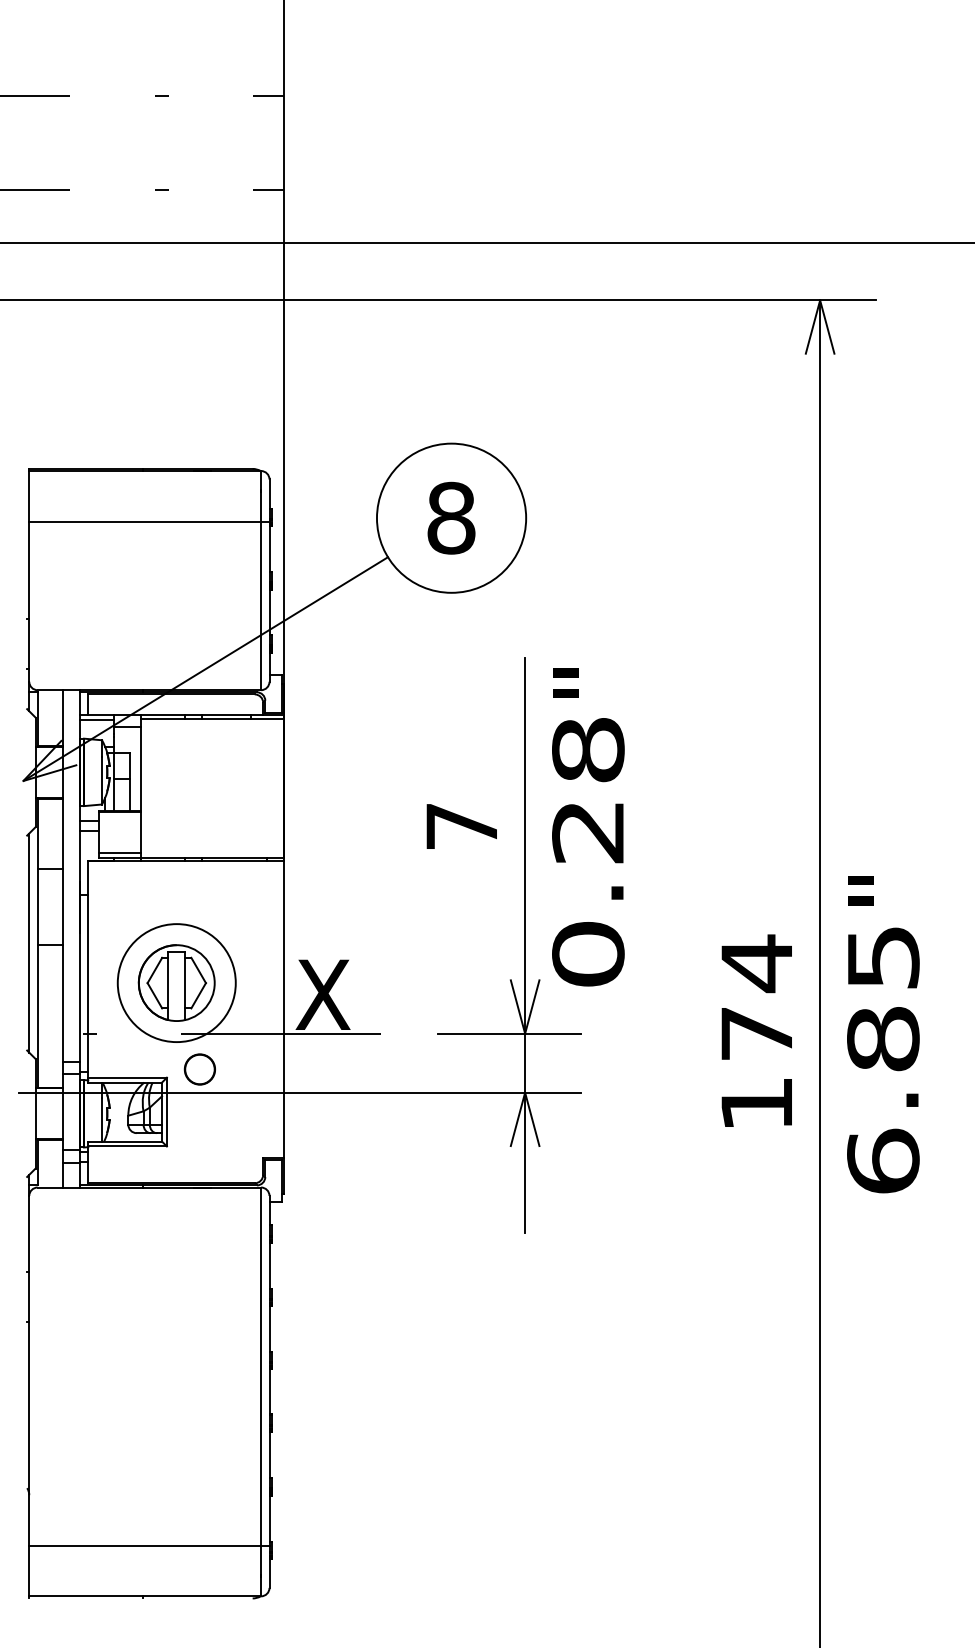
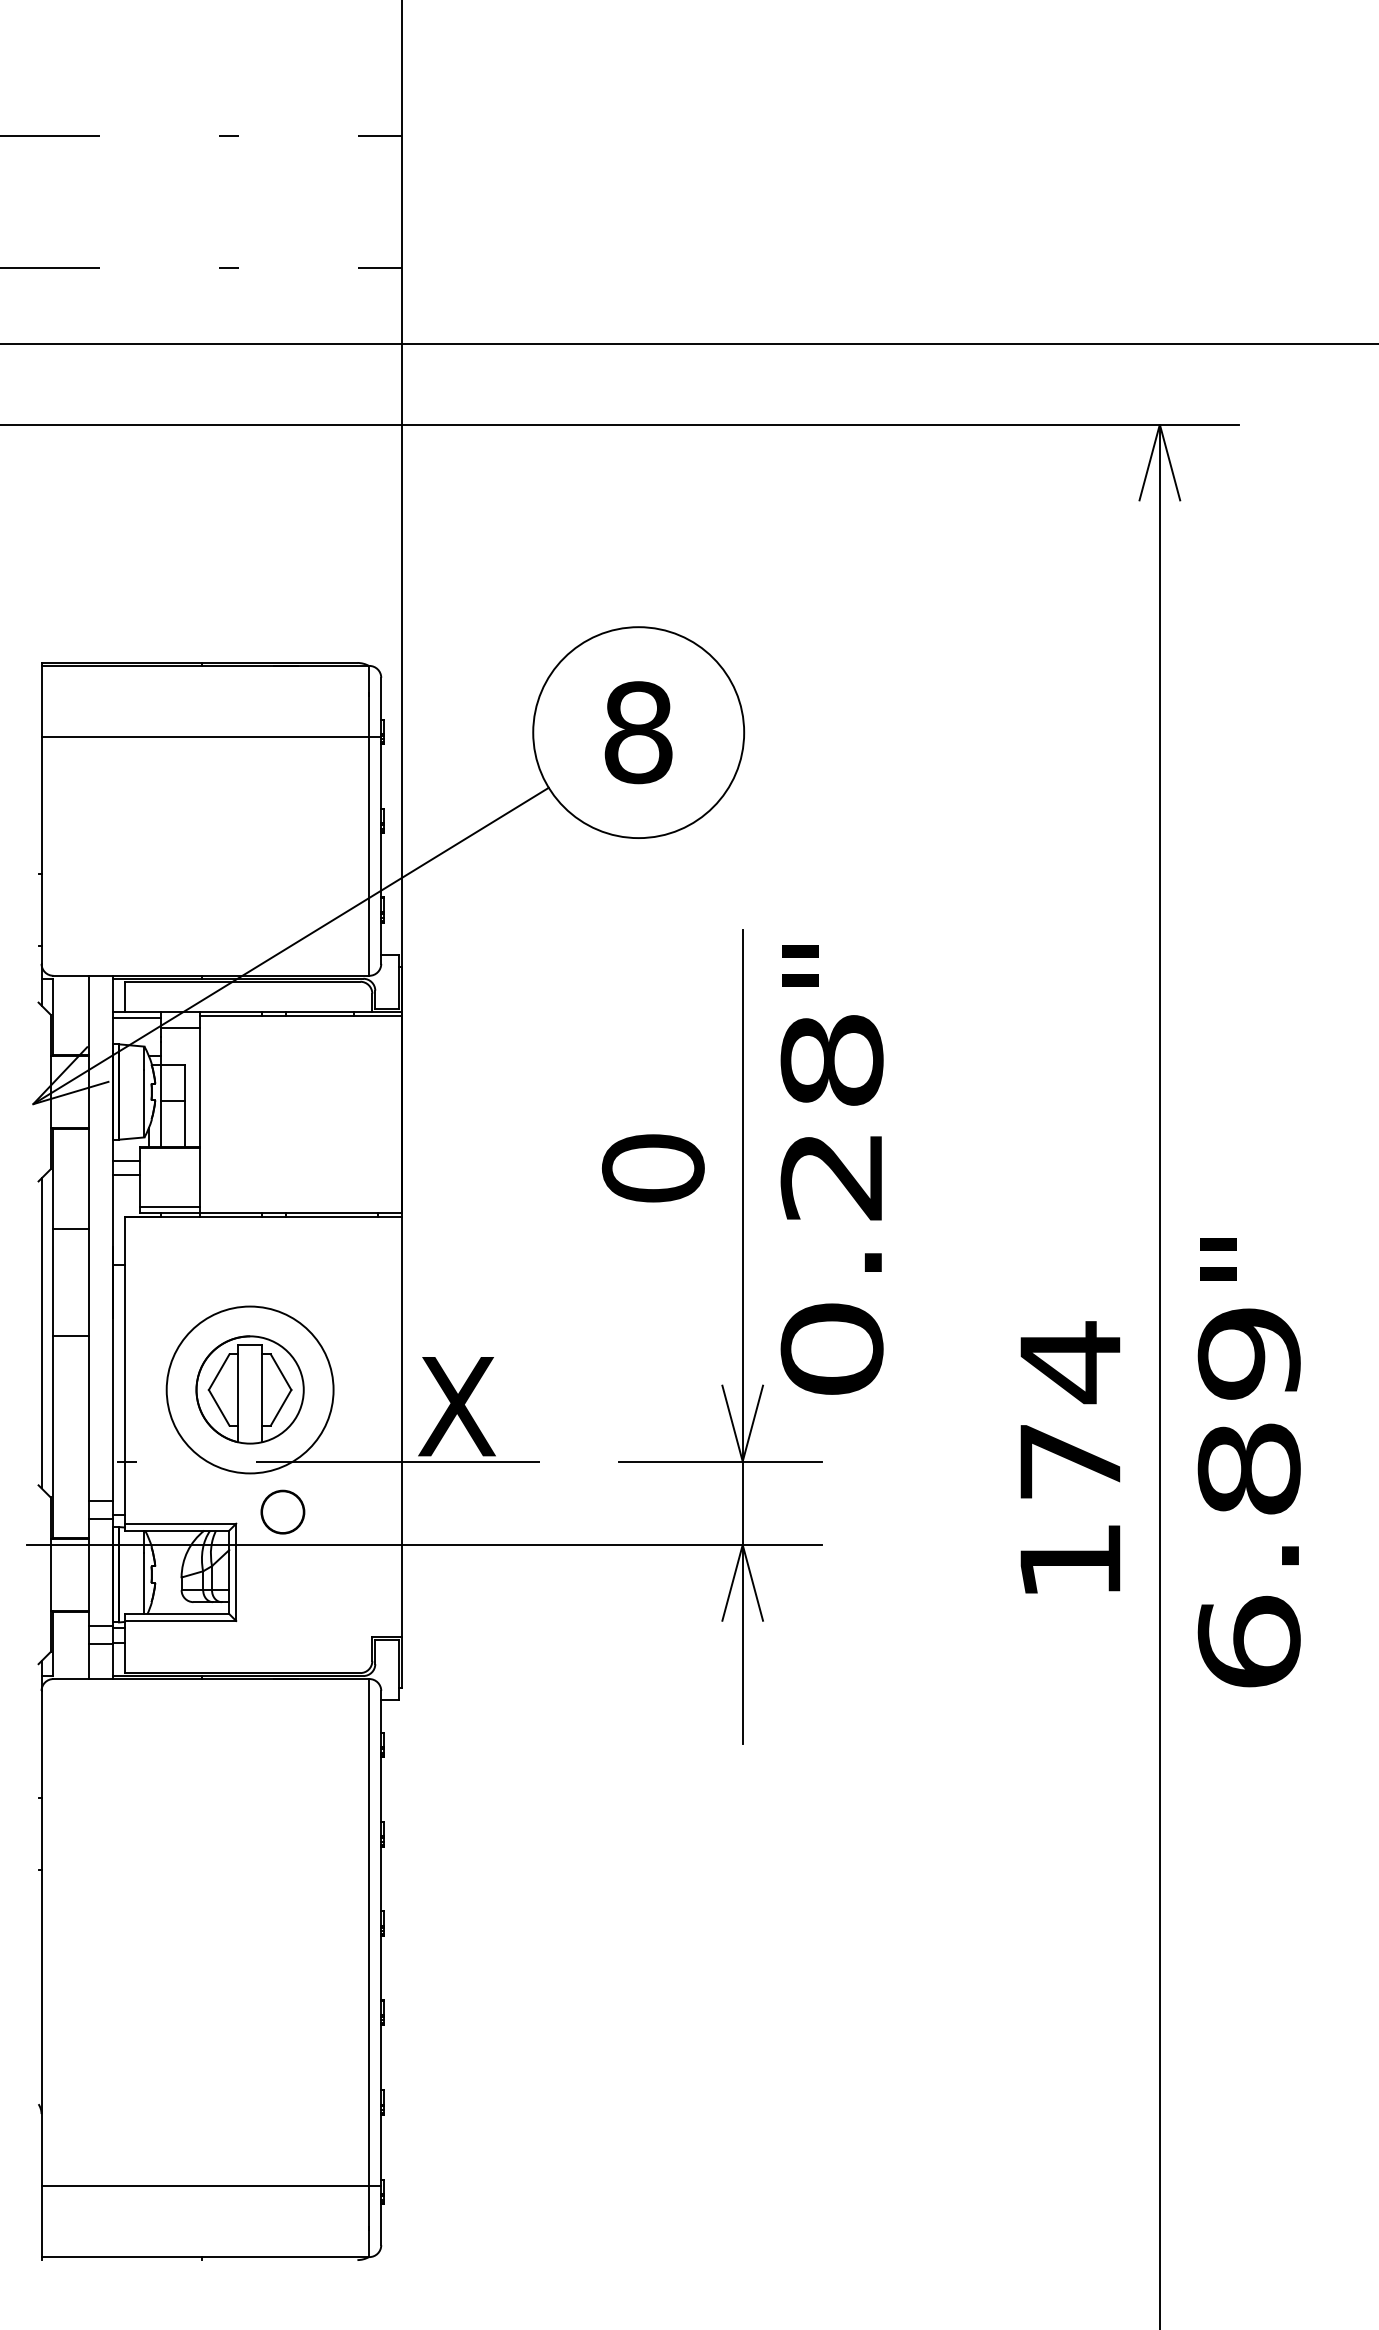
text: (461, 826) -> (652, 1168), 7 -> 0
text: (882, 957) -> (1248, 1353), 6.85 -> 6.89

